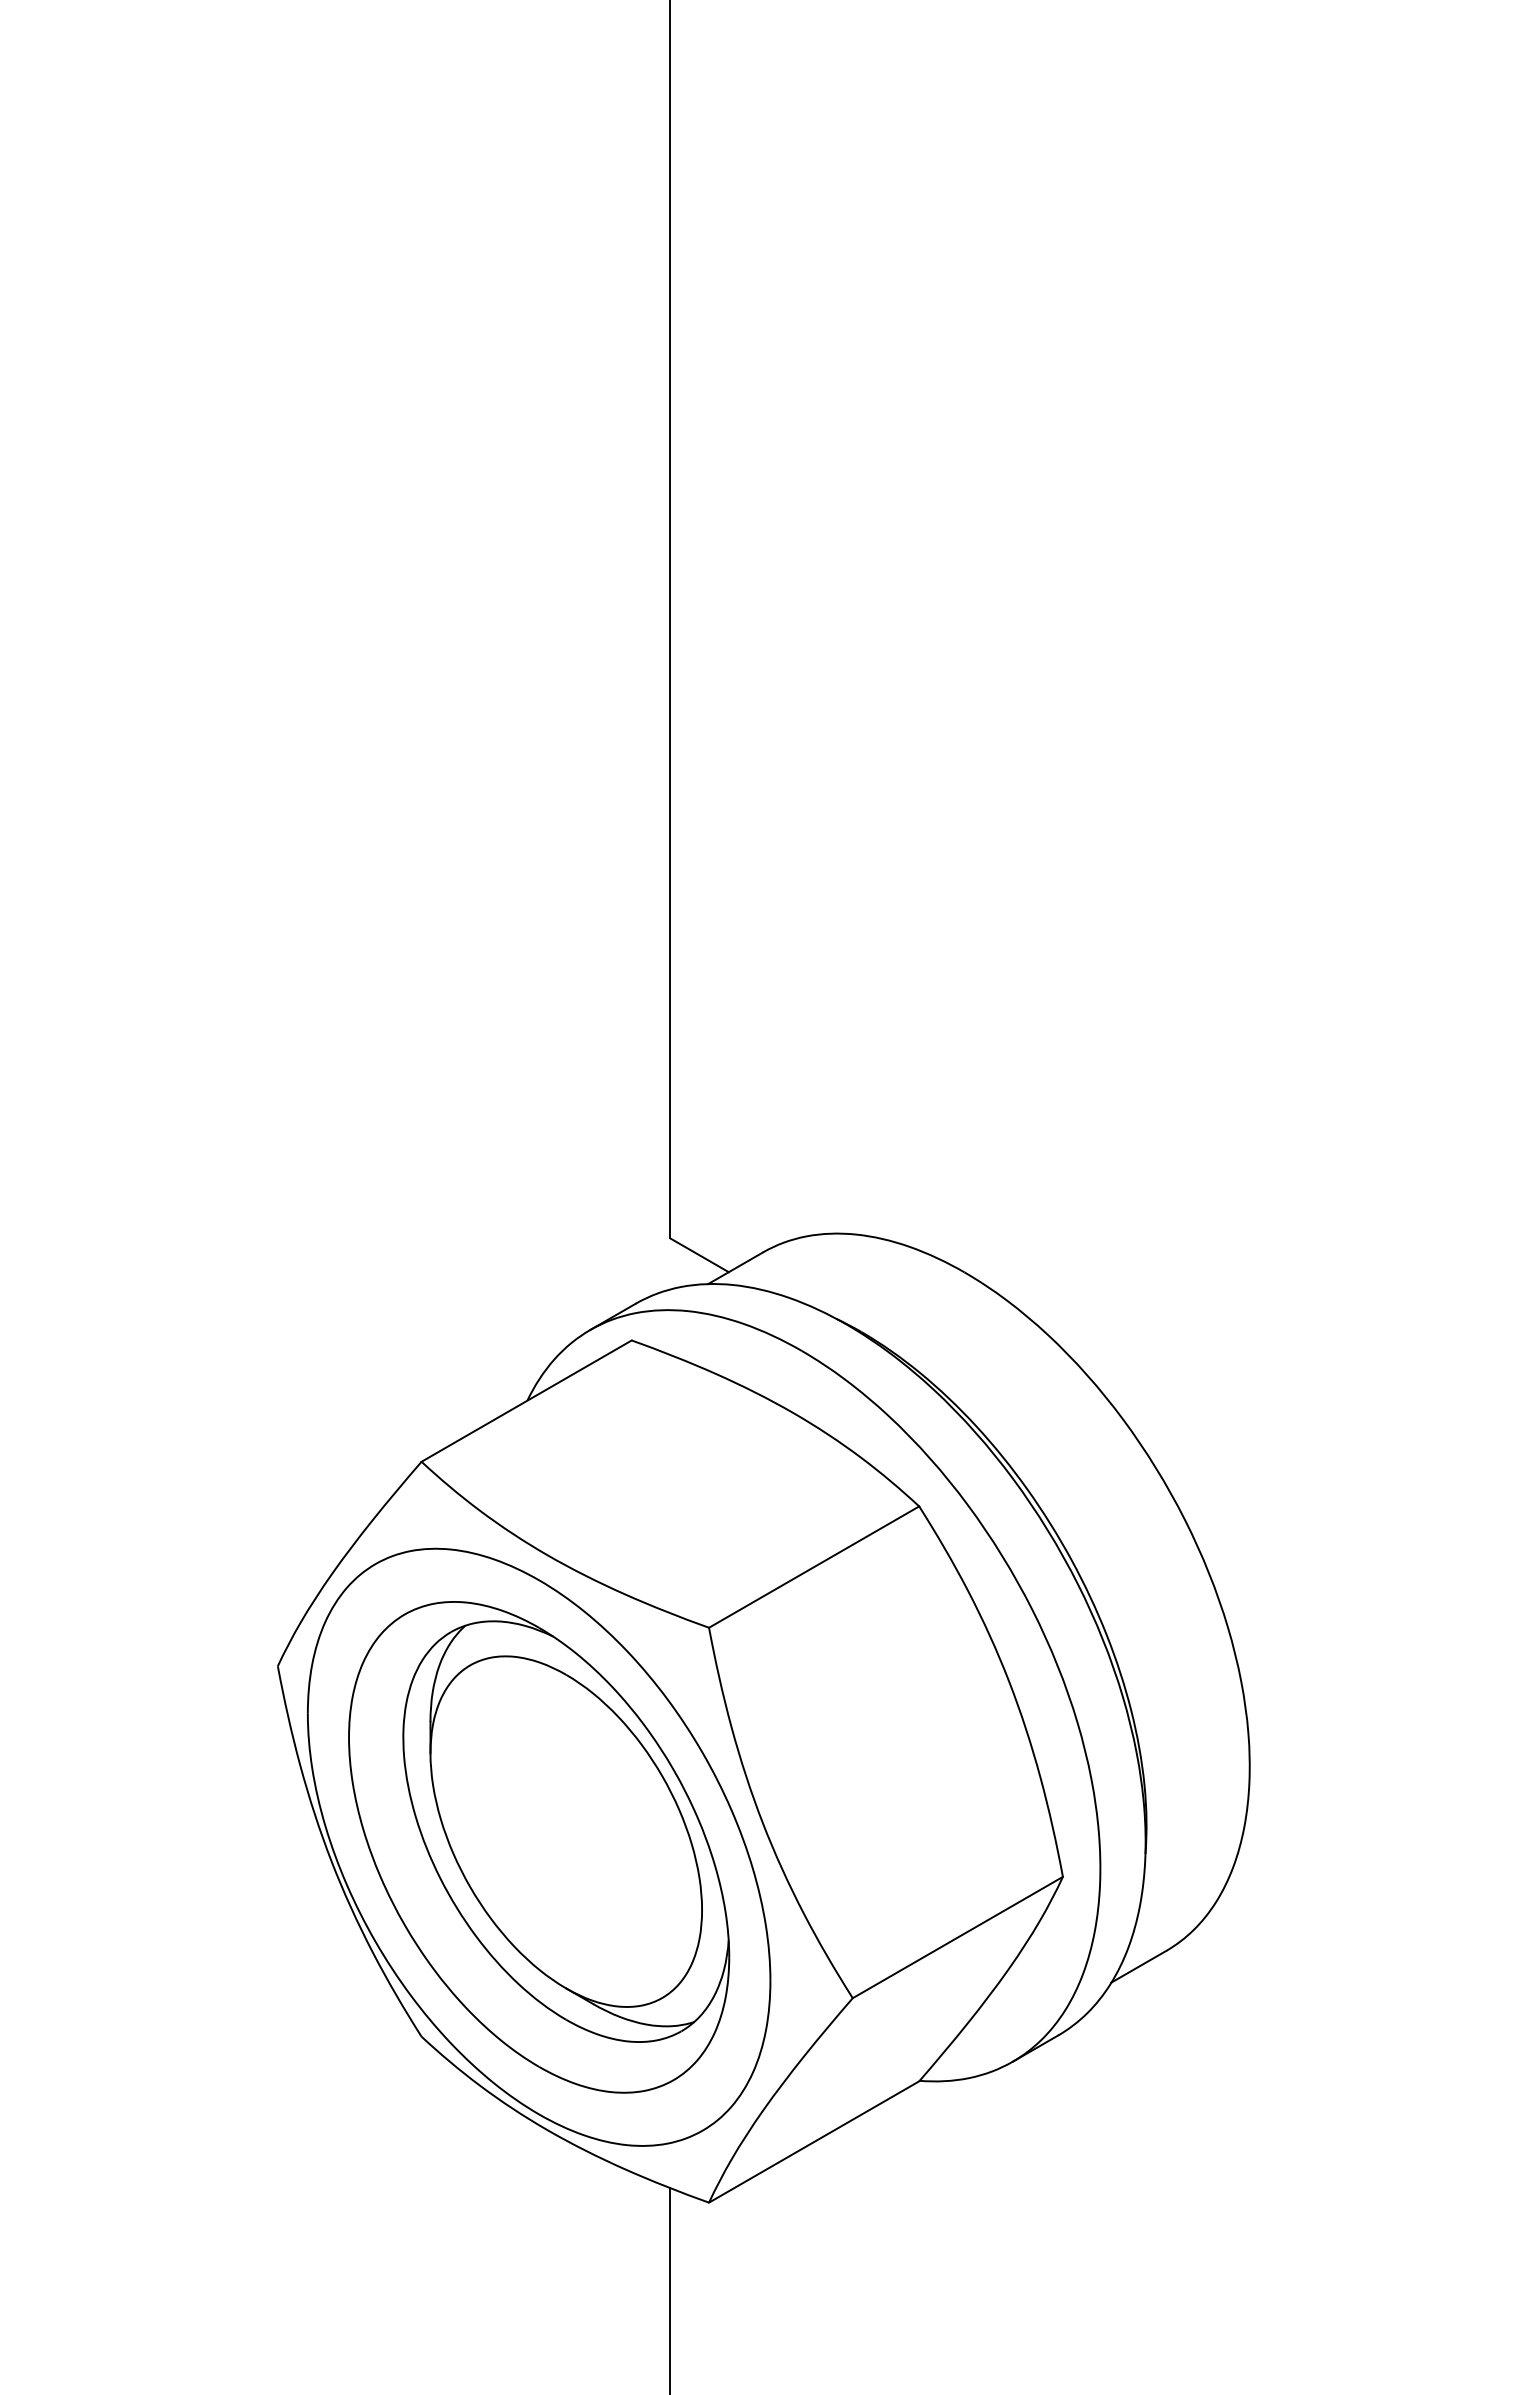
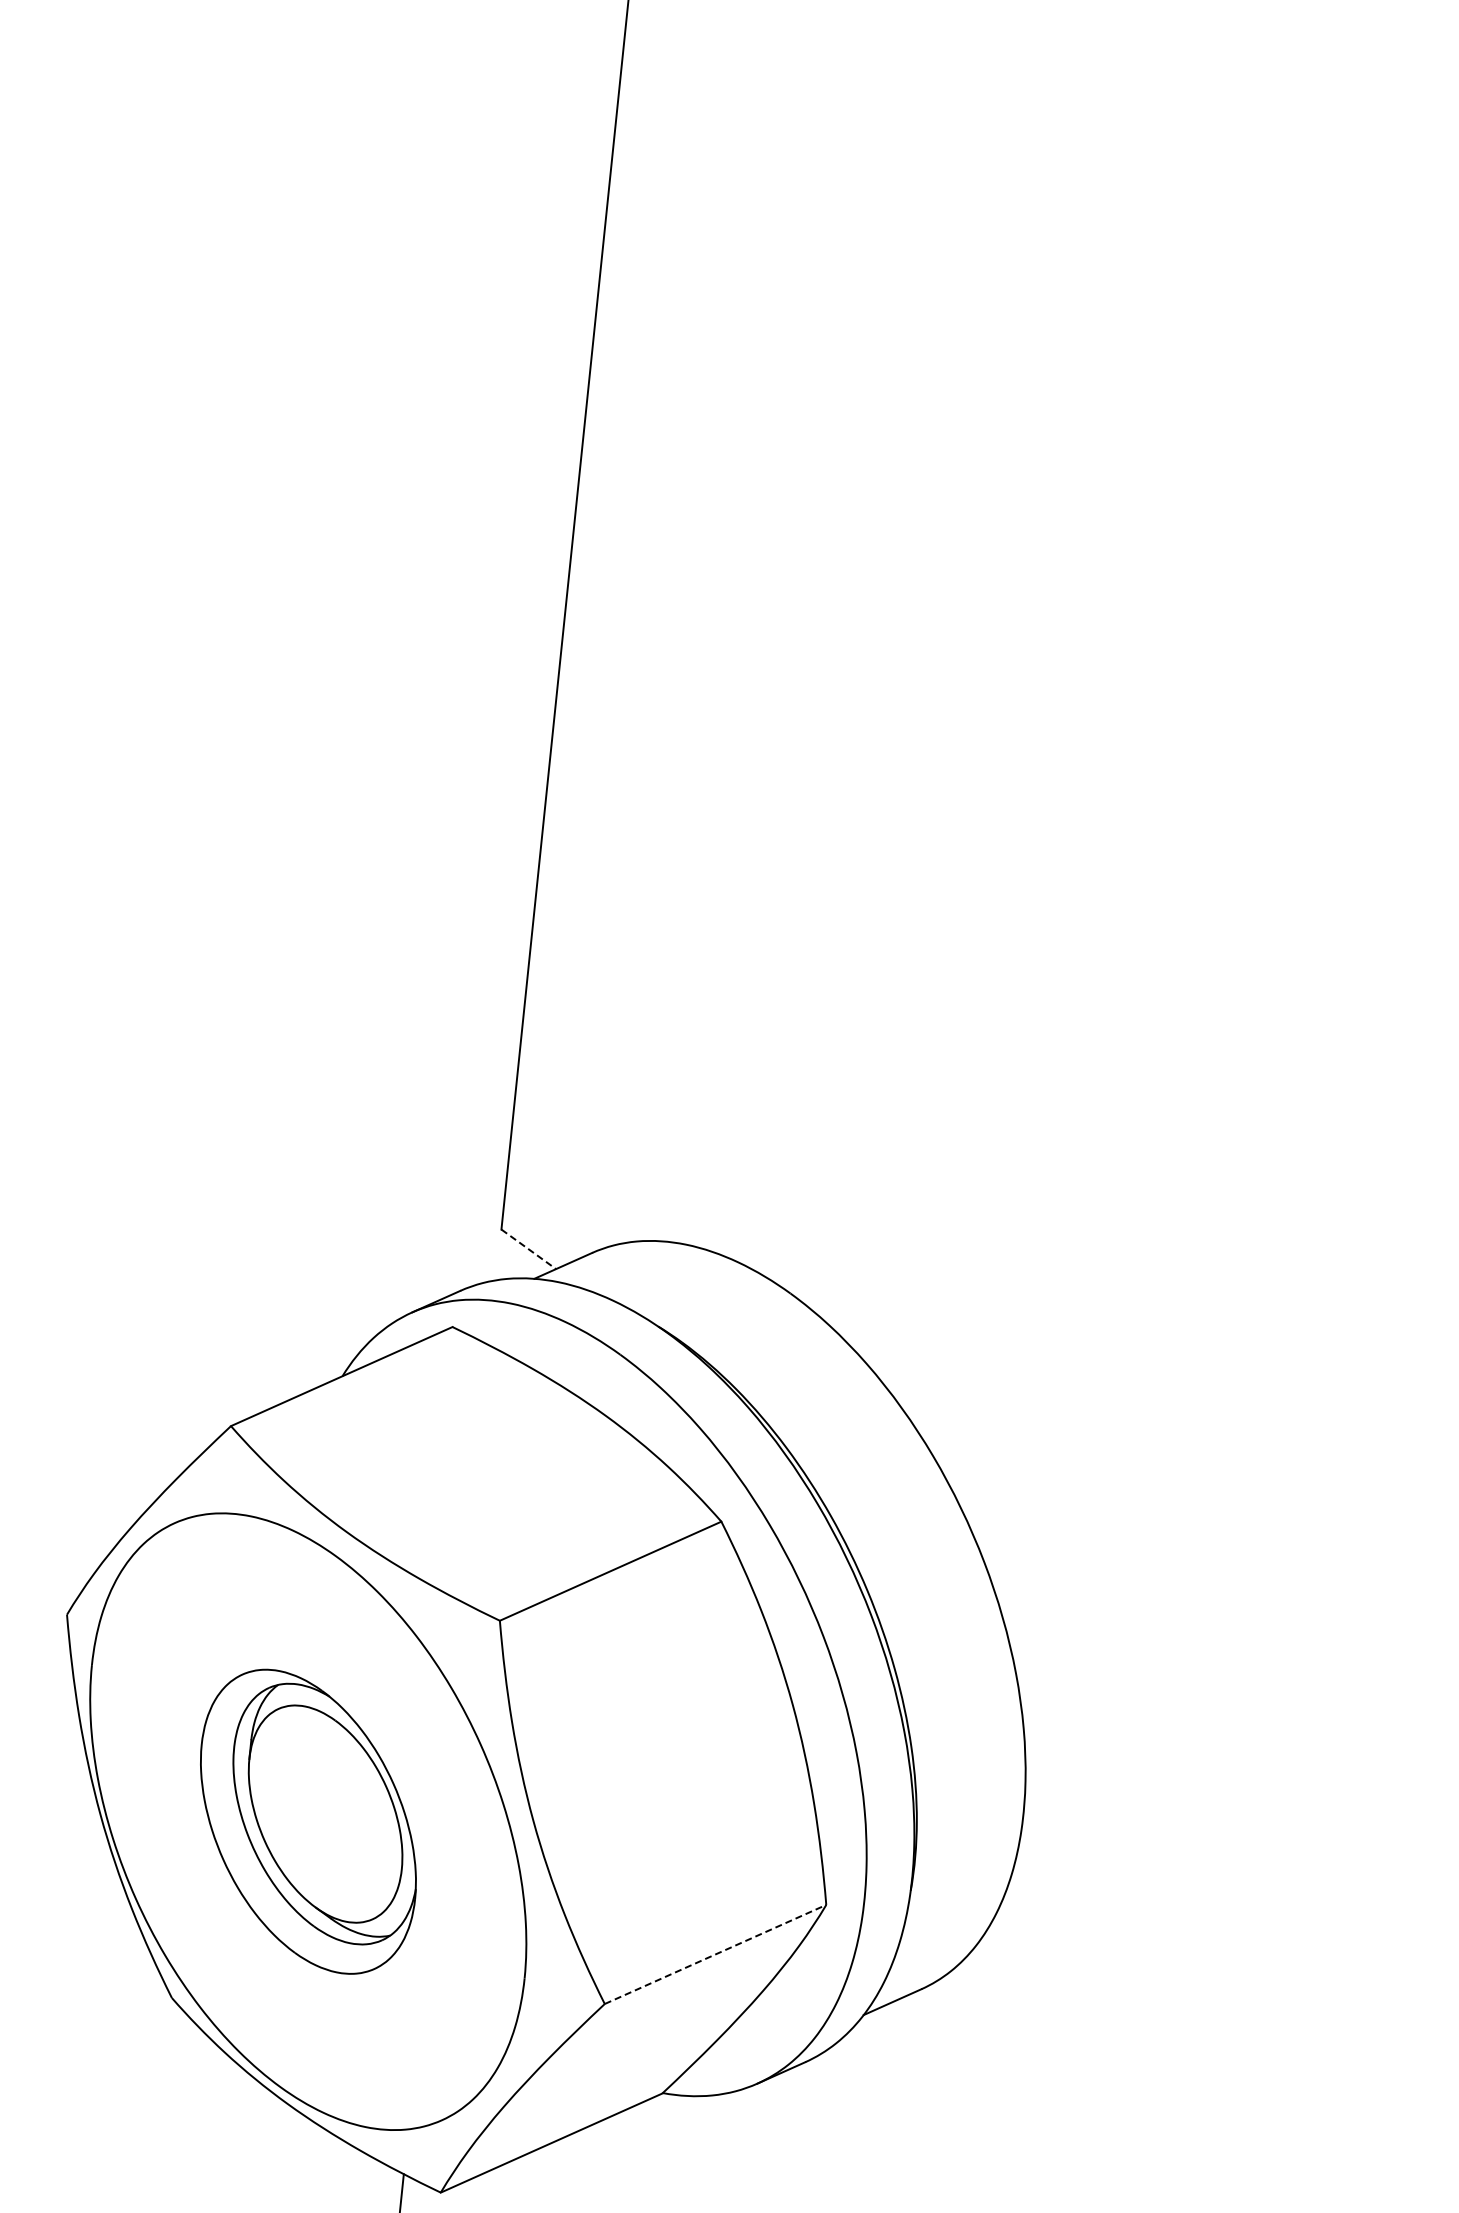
line: (699, 1255) -> (528, 1249), solid -> dashed
part: (539, 1847) -> (308, 1821), size x0.6
line: (958, 1937) -> (716, 1954), solid -> dashed

